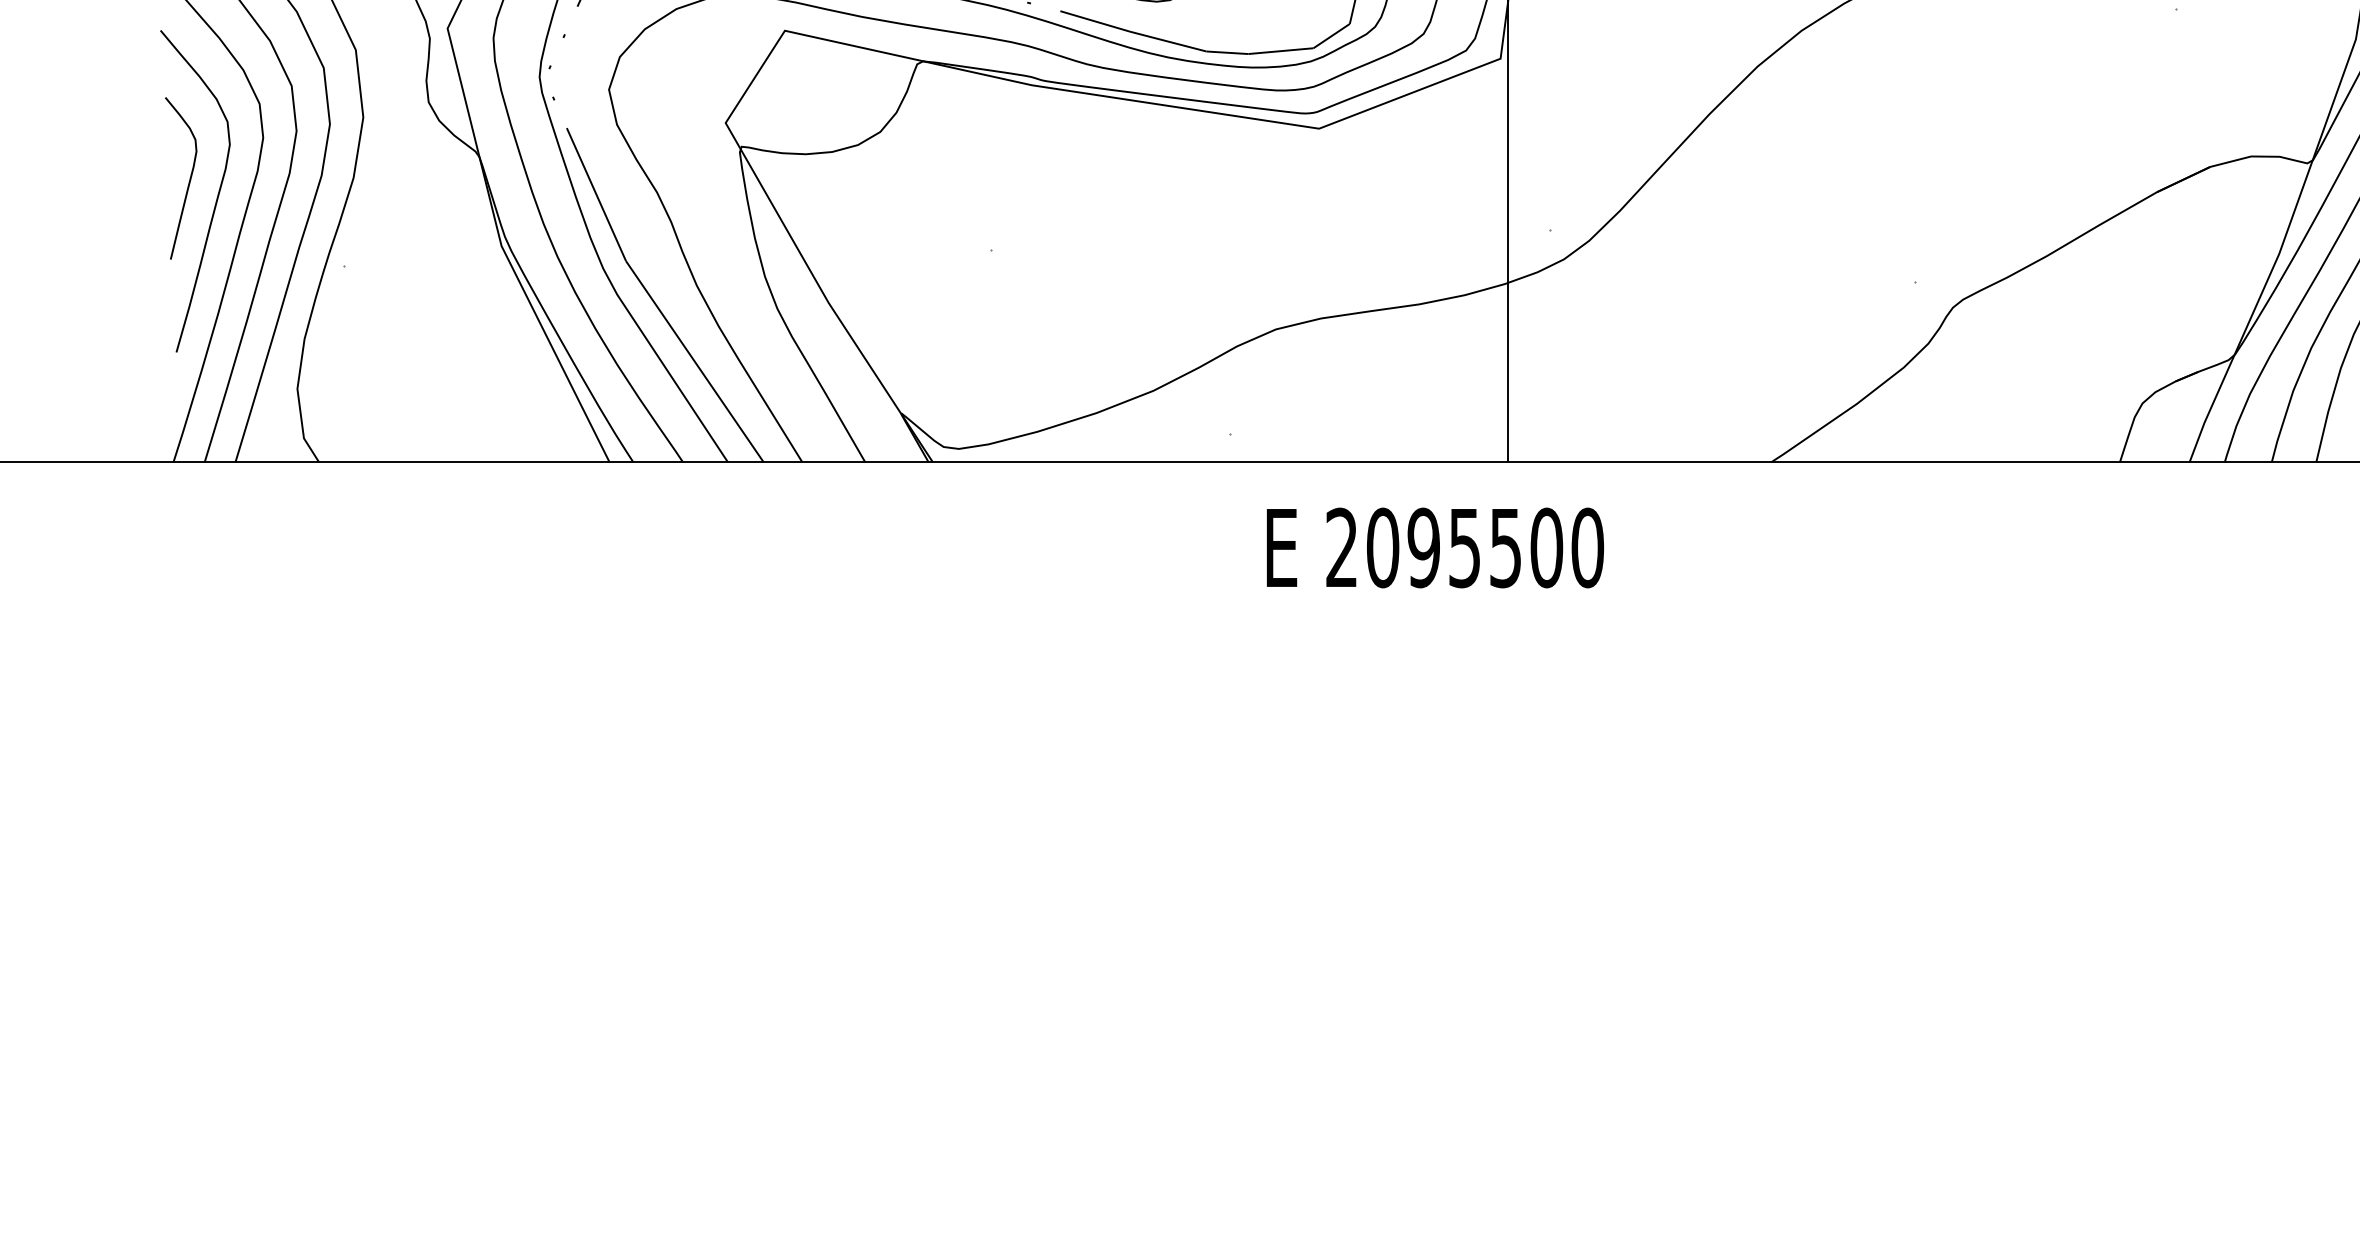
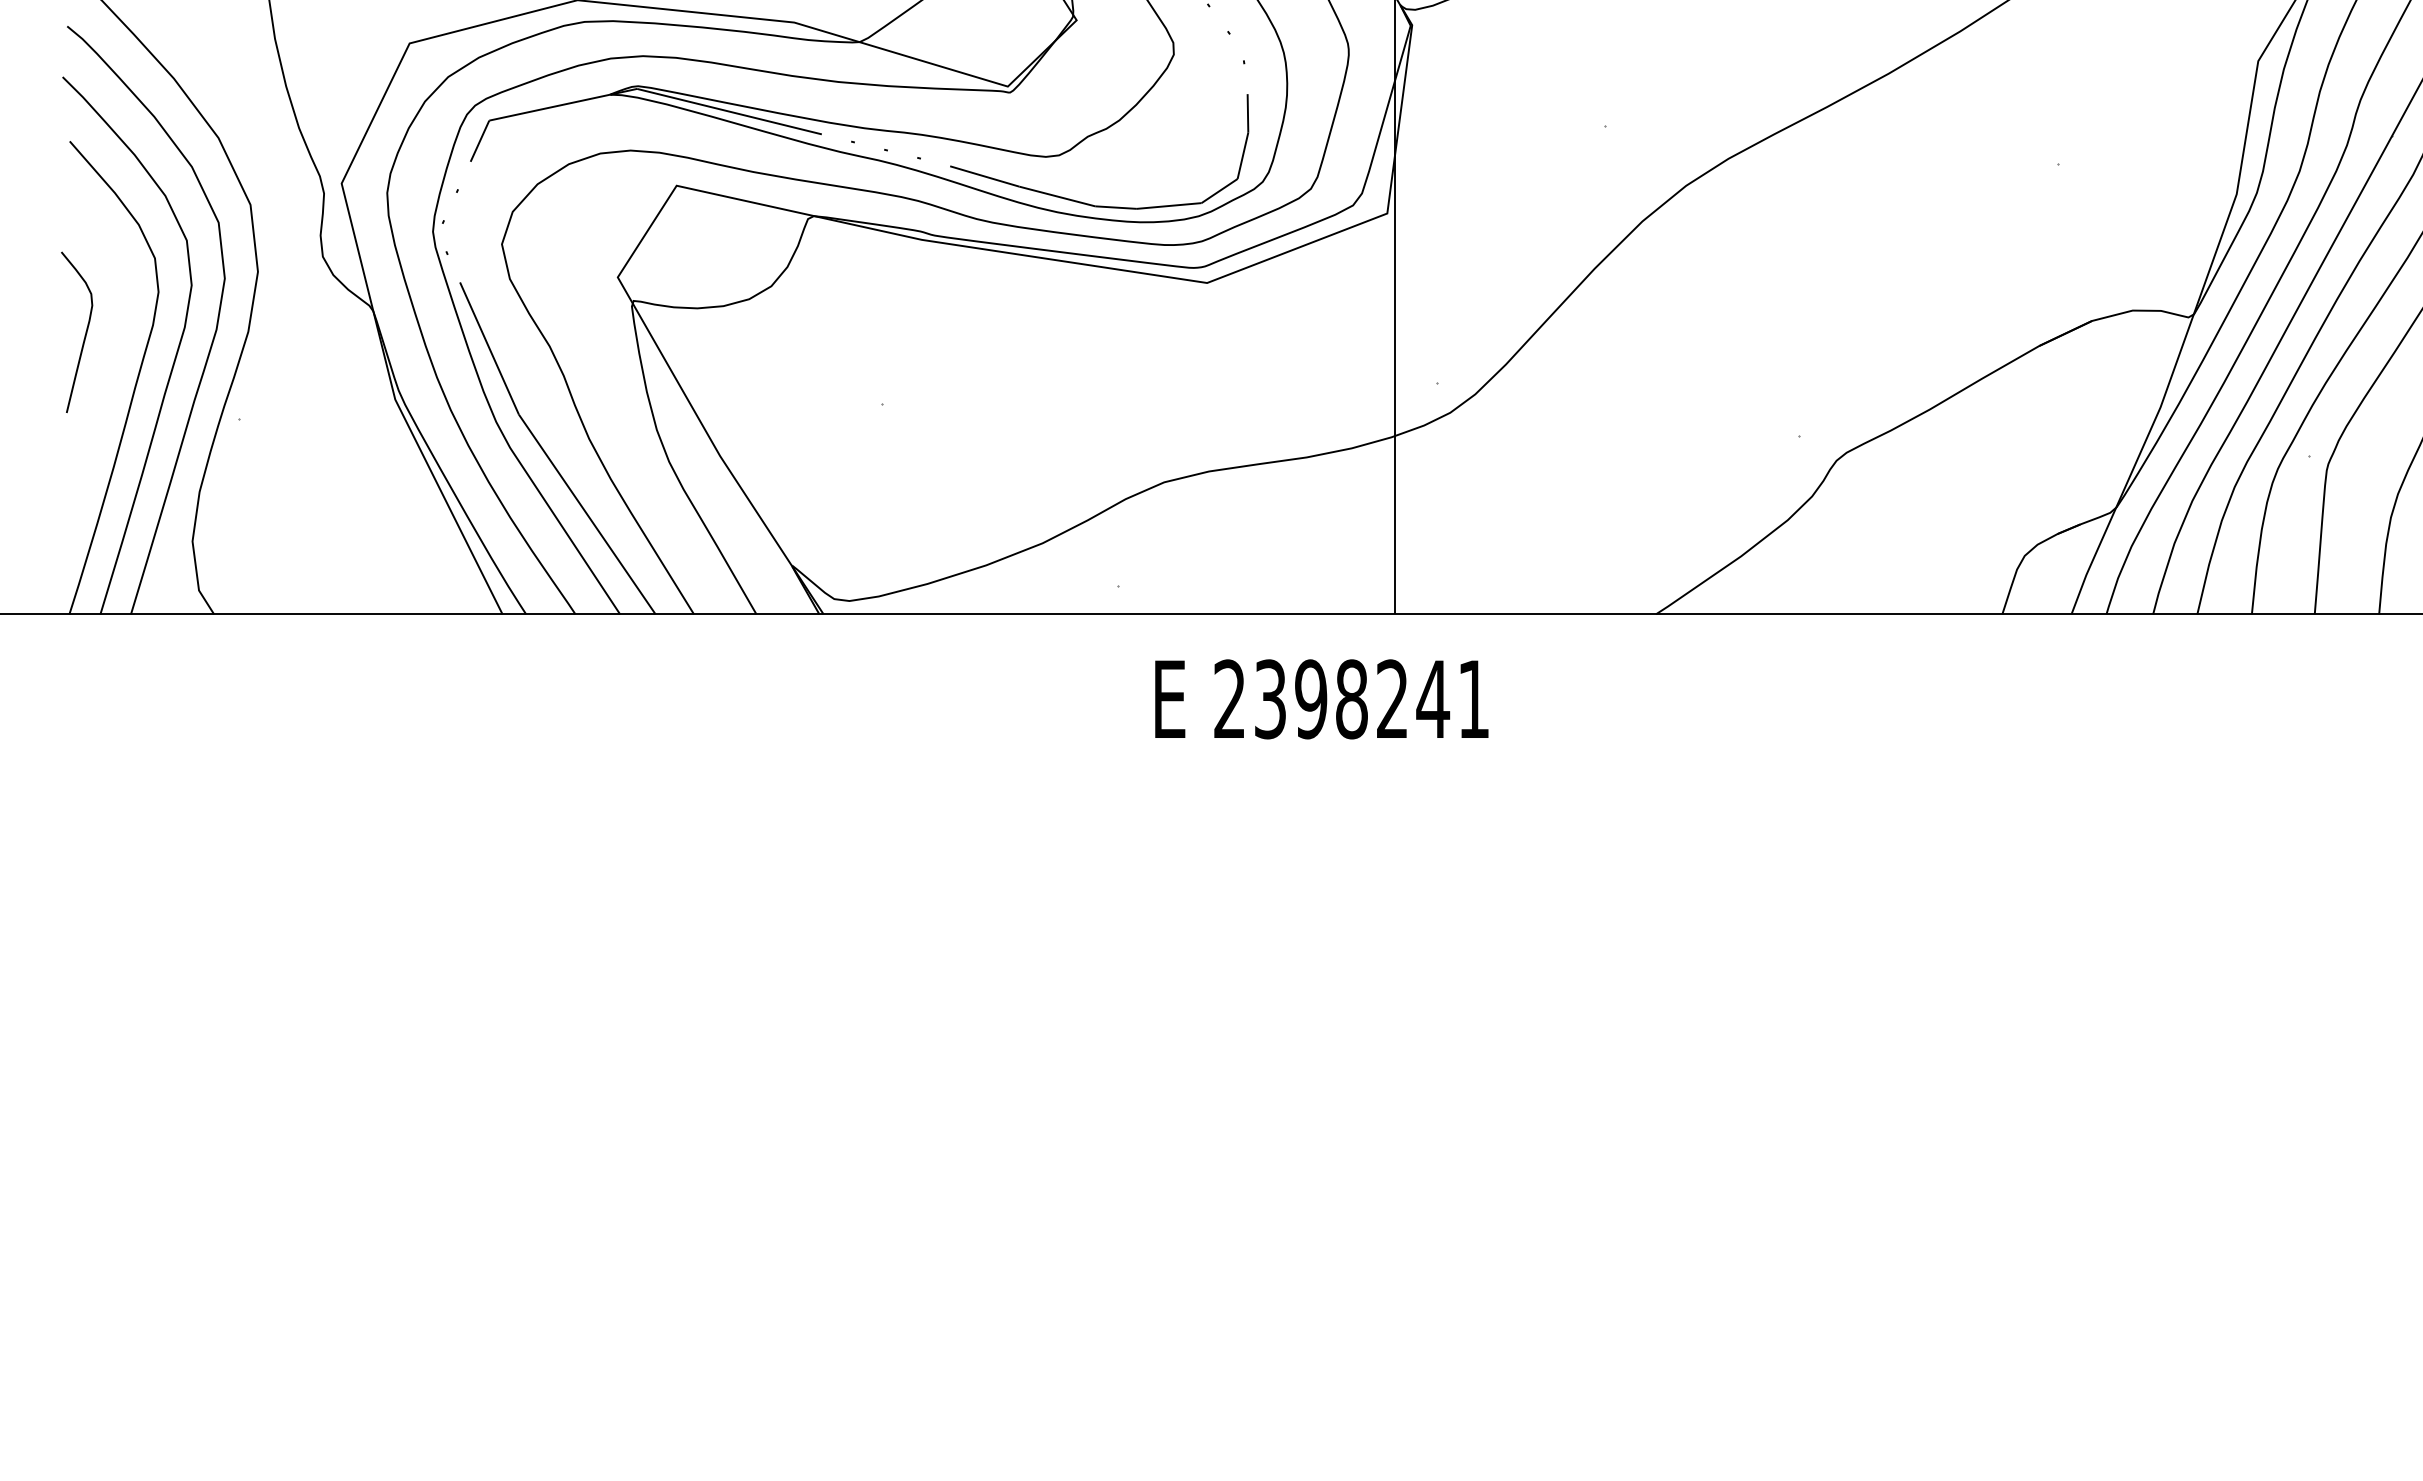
curve: (216, 196) -> (112, 350), removed
text: (1485, 548) -> (1372, 699), 2095500 -> 2398241

